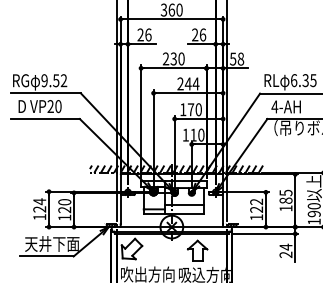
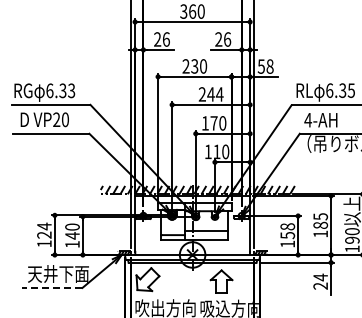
text: (54, 80) -> (60, 90), 9.52 -> 6.33
text: (256, 206) -> (287, 231), 122 -> 158
text: (64, 209) -> (72, 235), 120 -> 140
line: (46, 256) -> (51, 287), solid -> dashed

